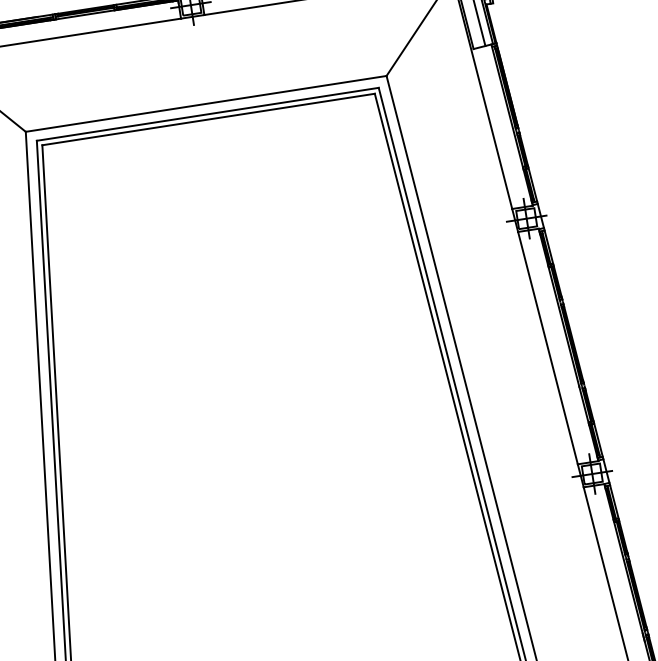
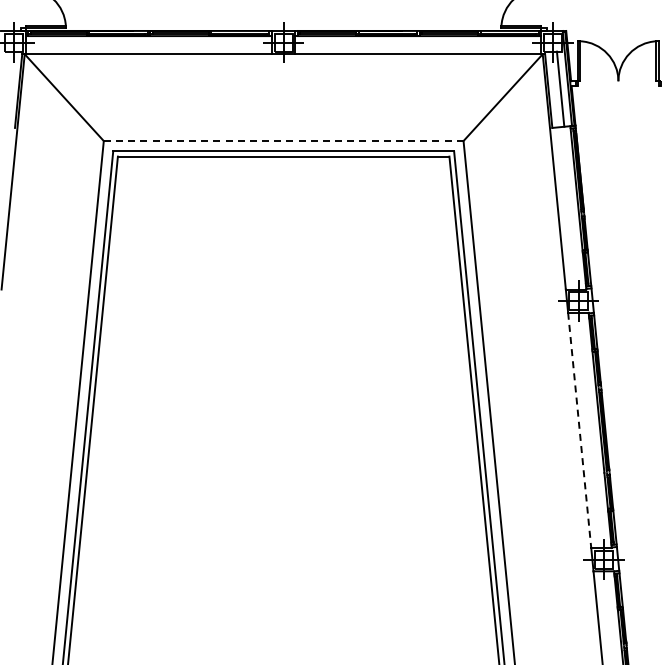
line: (206, 104) -> (283, 141), solid -> dashed
line: (547, 348) -> (579, 430), solid -> dashed

